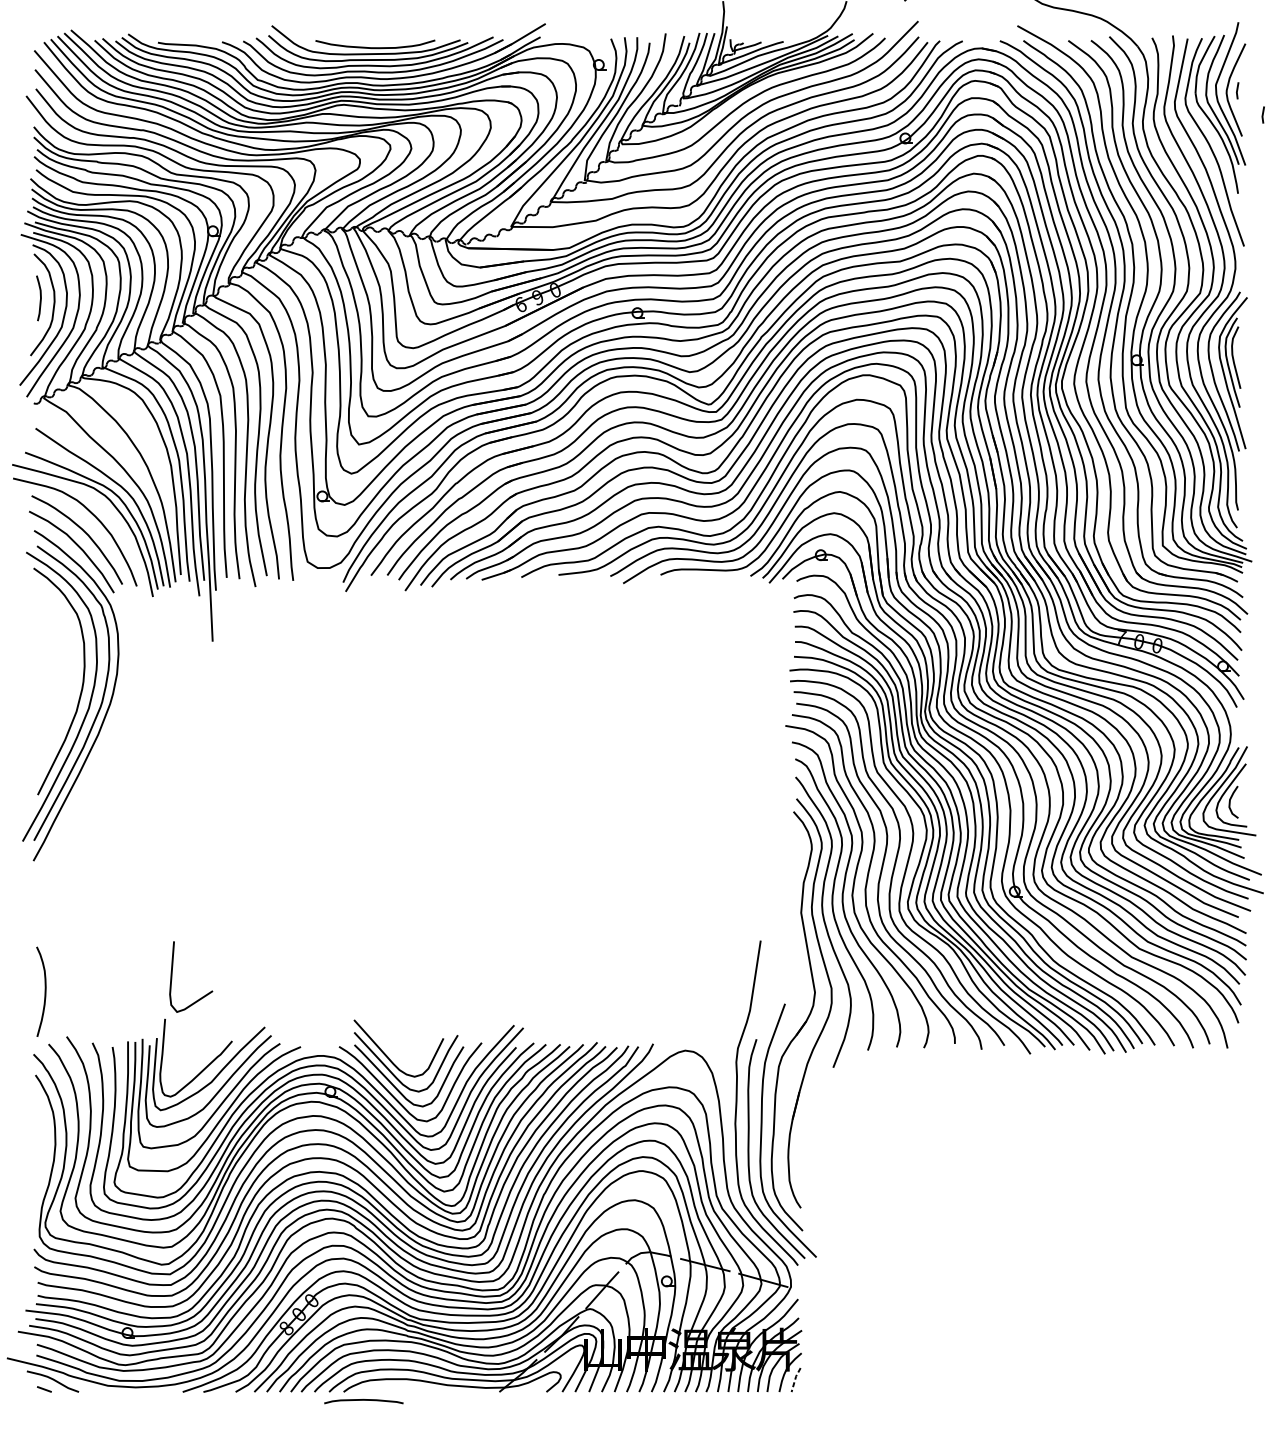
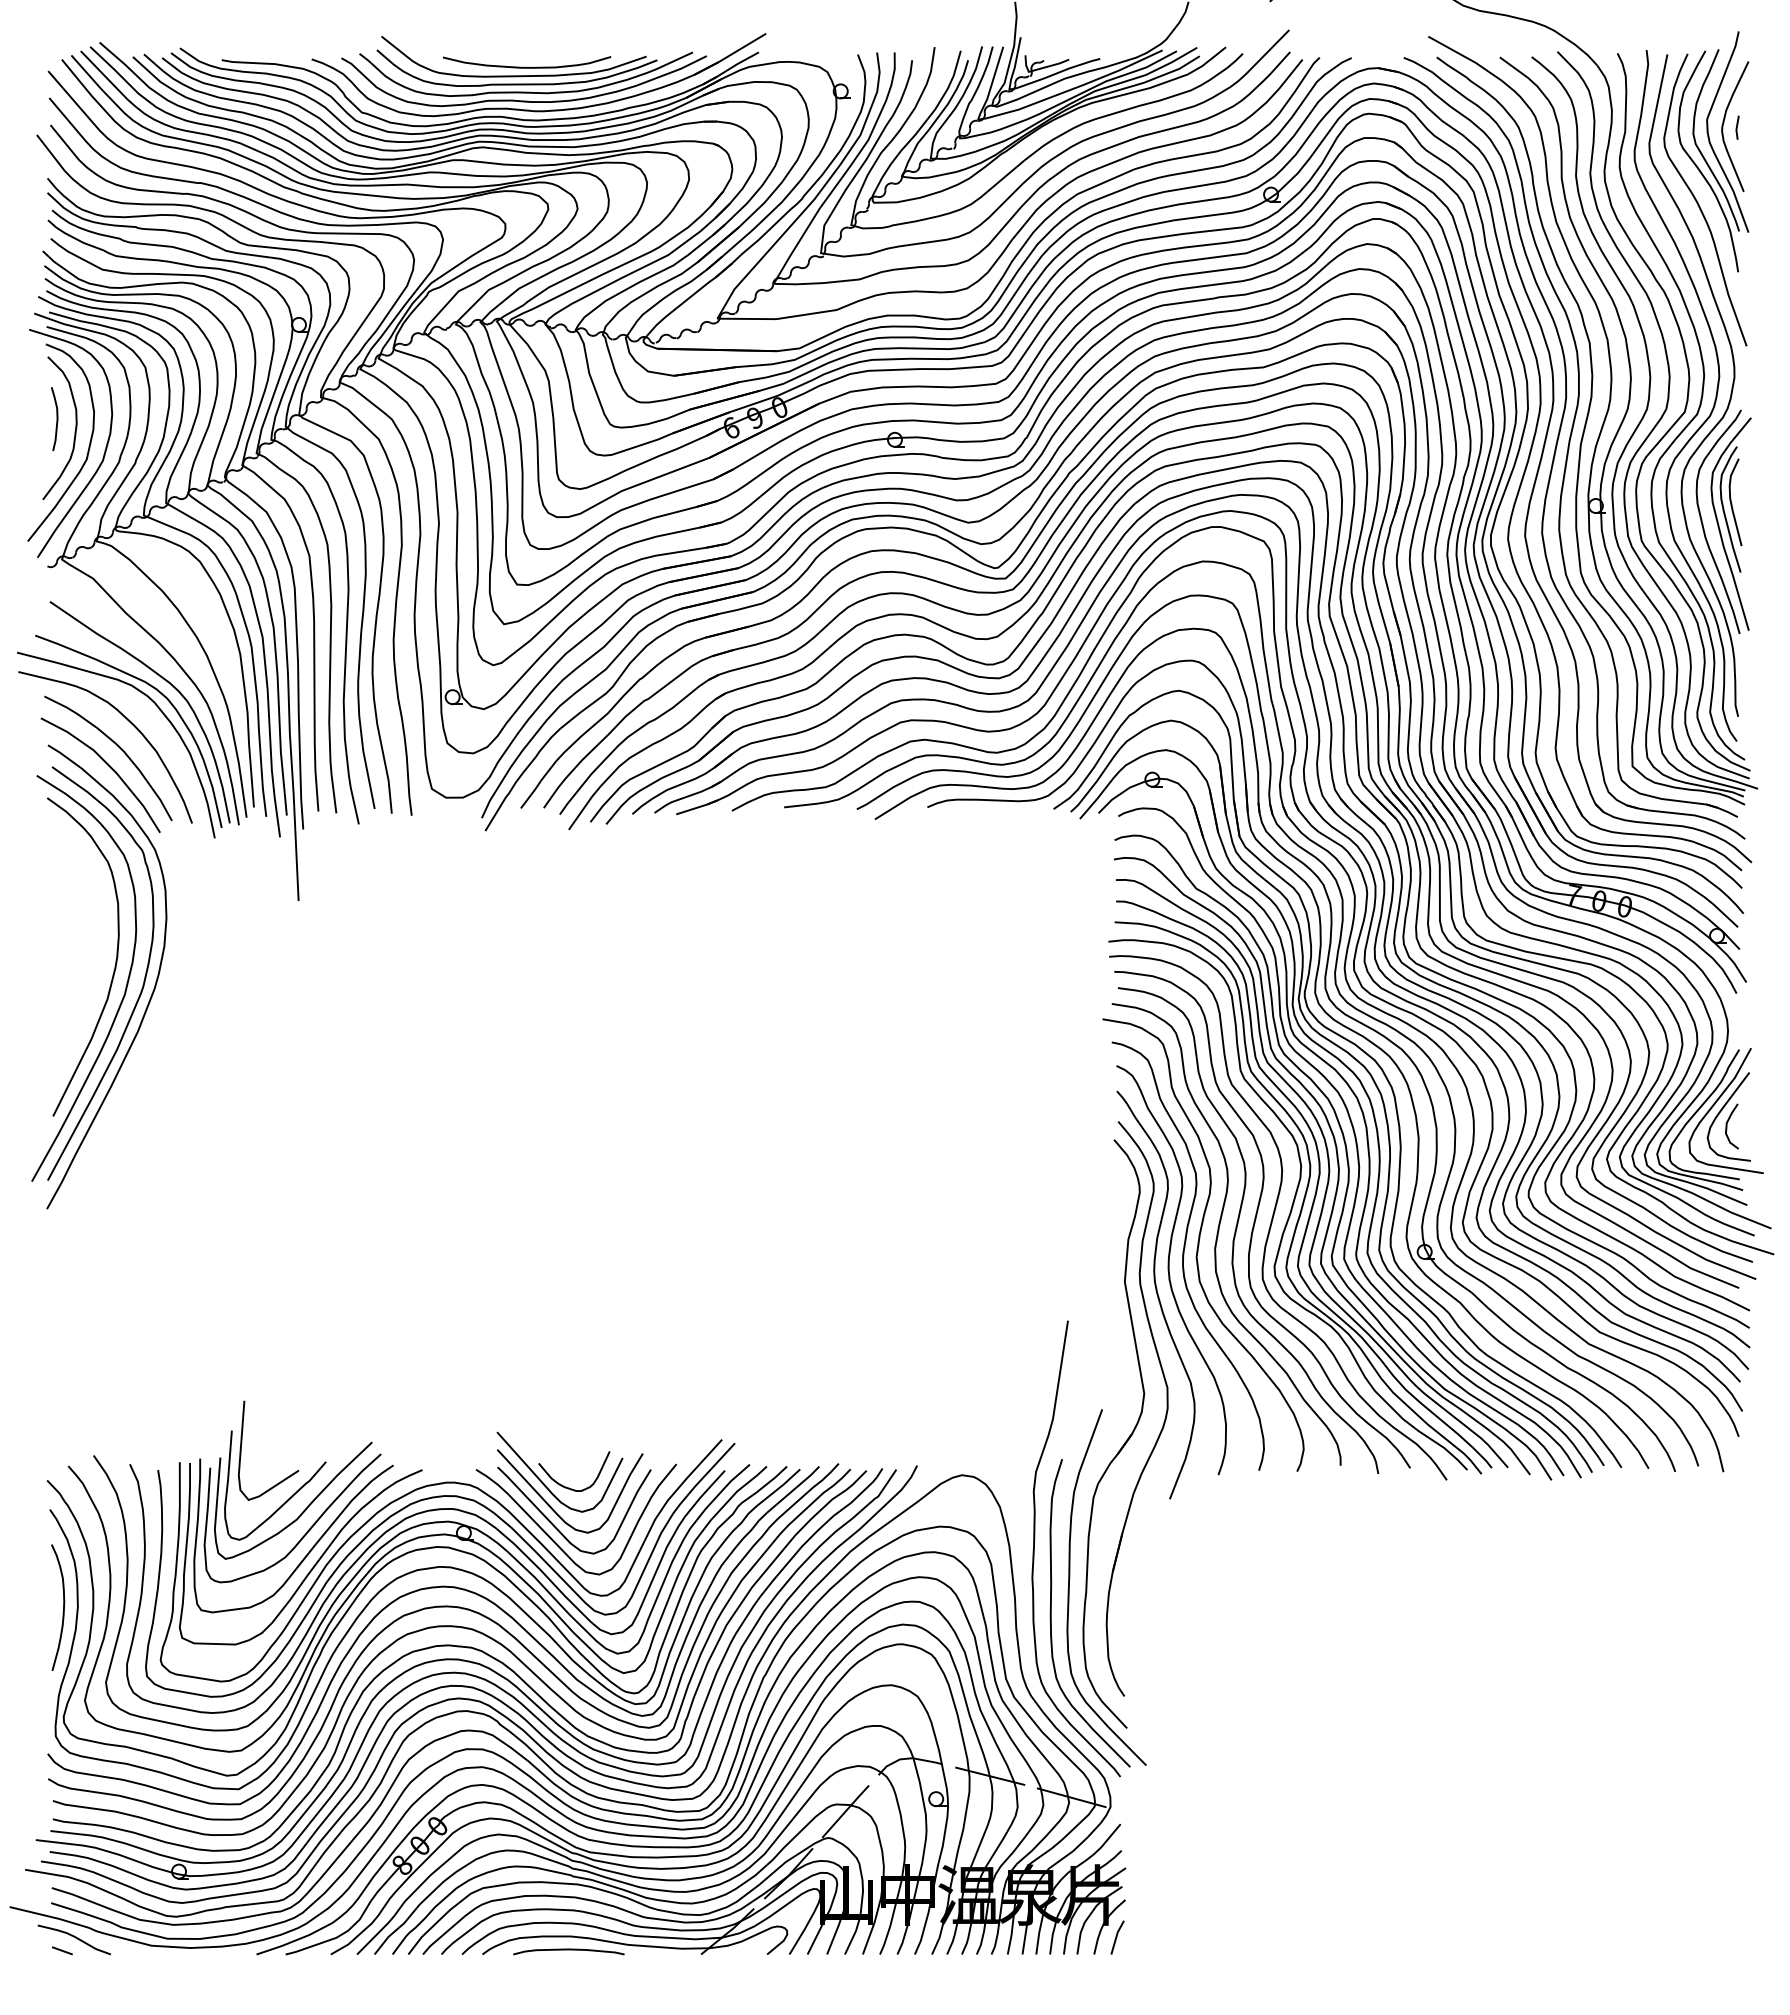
line: (1263, 114) -> (1773, 161), removed
curve: (172, 971) -> (242, 1443), moved
curve: (45, 991) -> (63, 1607), moved
curve: (405, 1059) -> (569, 1487), added
line: (795, 1379) -> (1116, 1936), dashed -> solid
curve: (363, 1400) -> (568, 1950), moved

